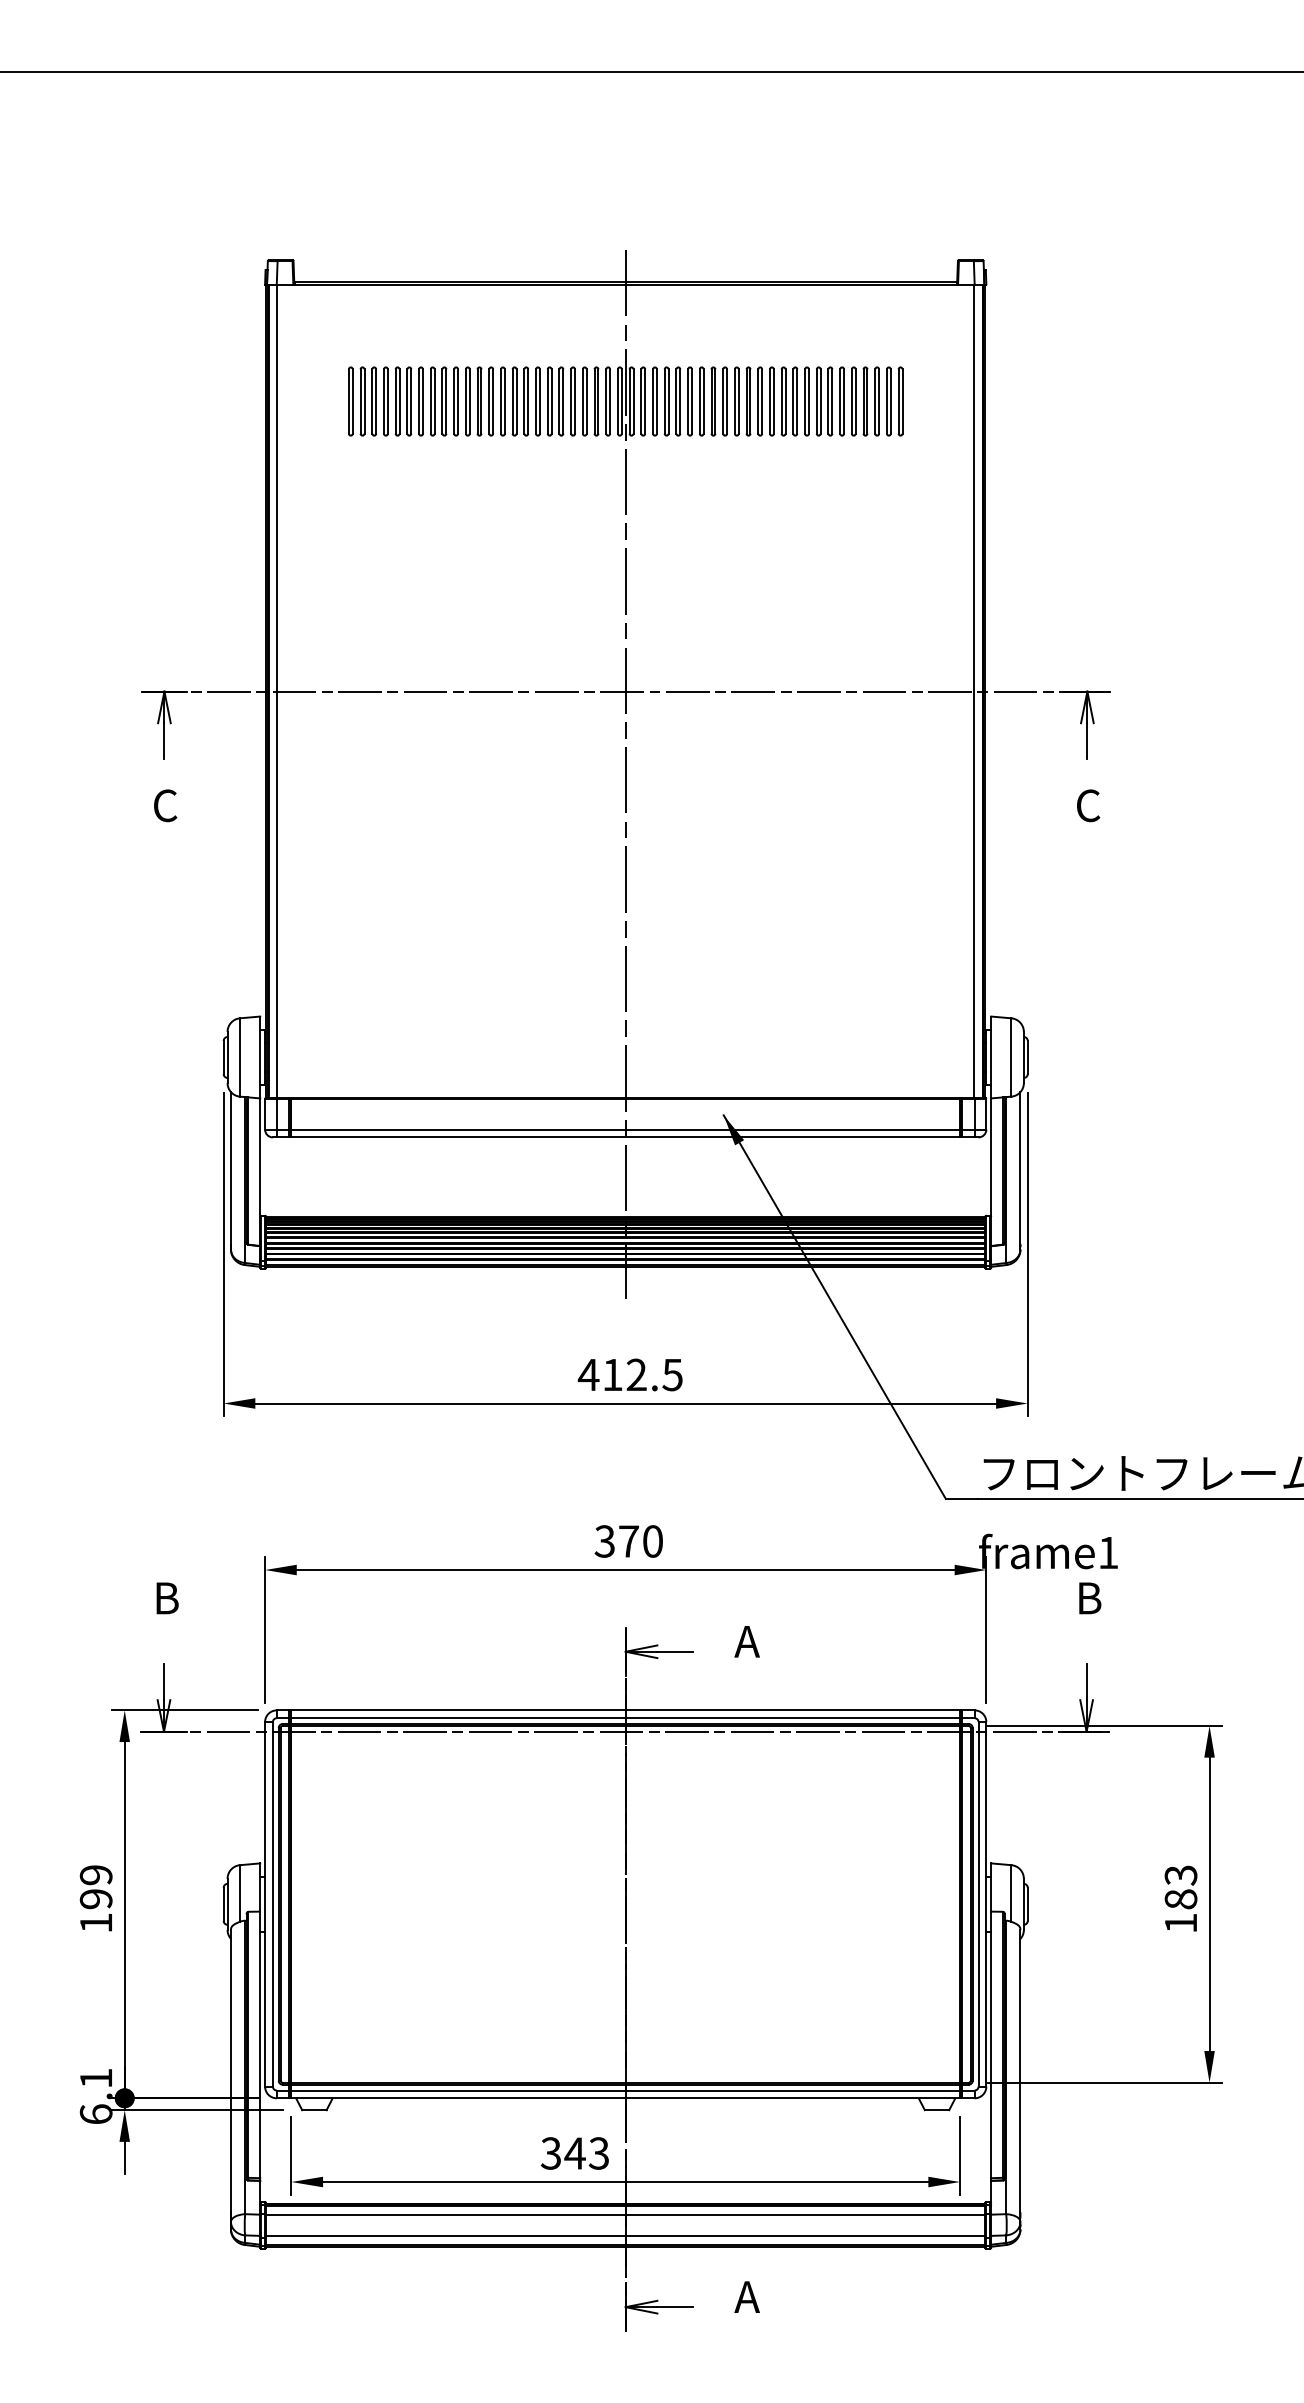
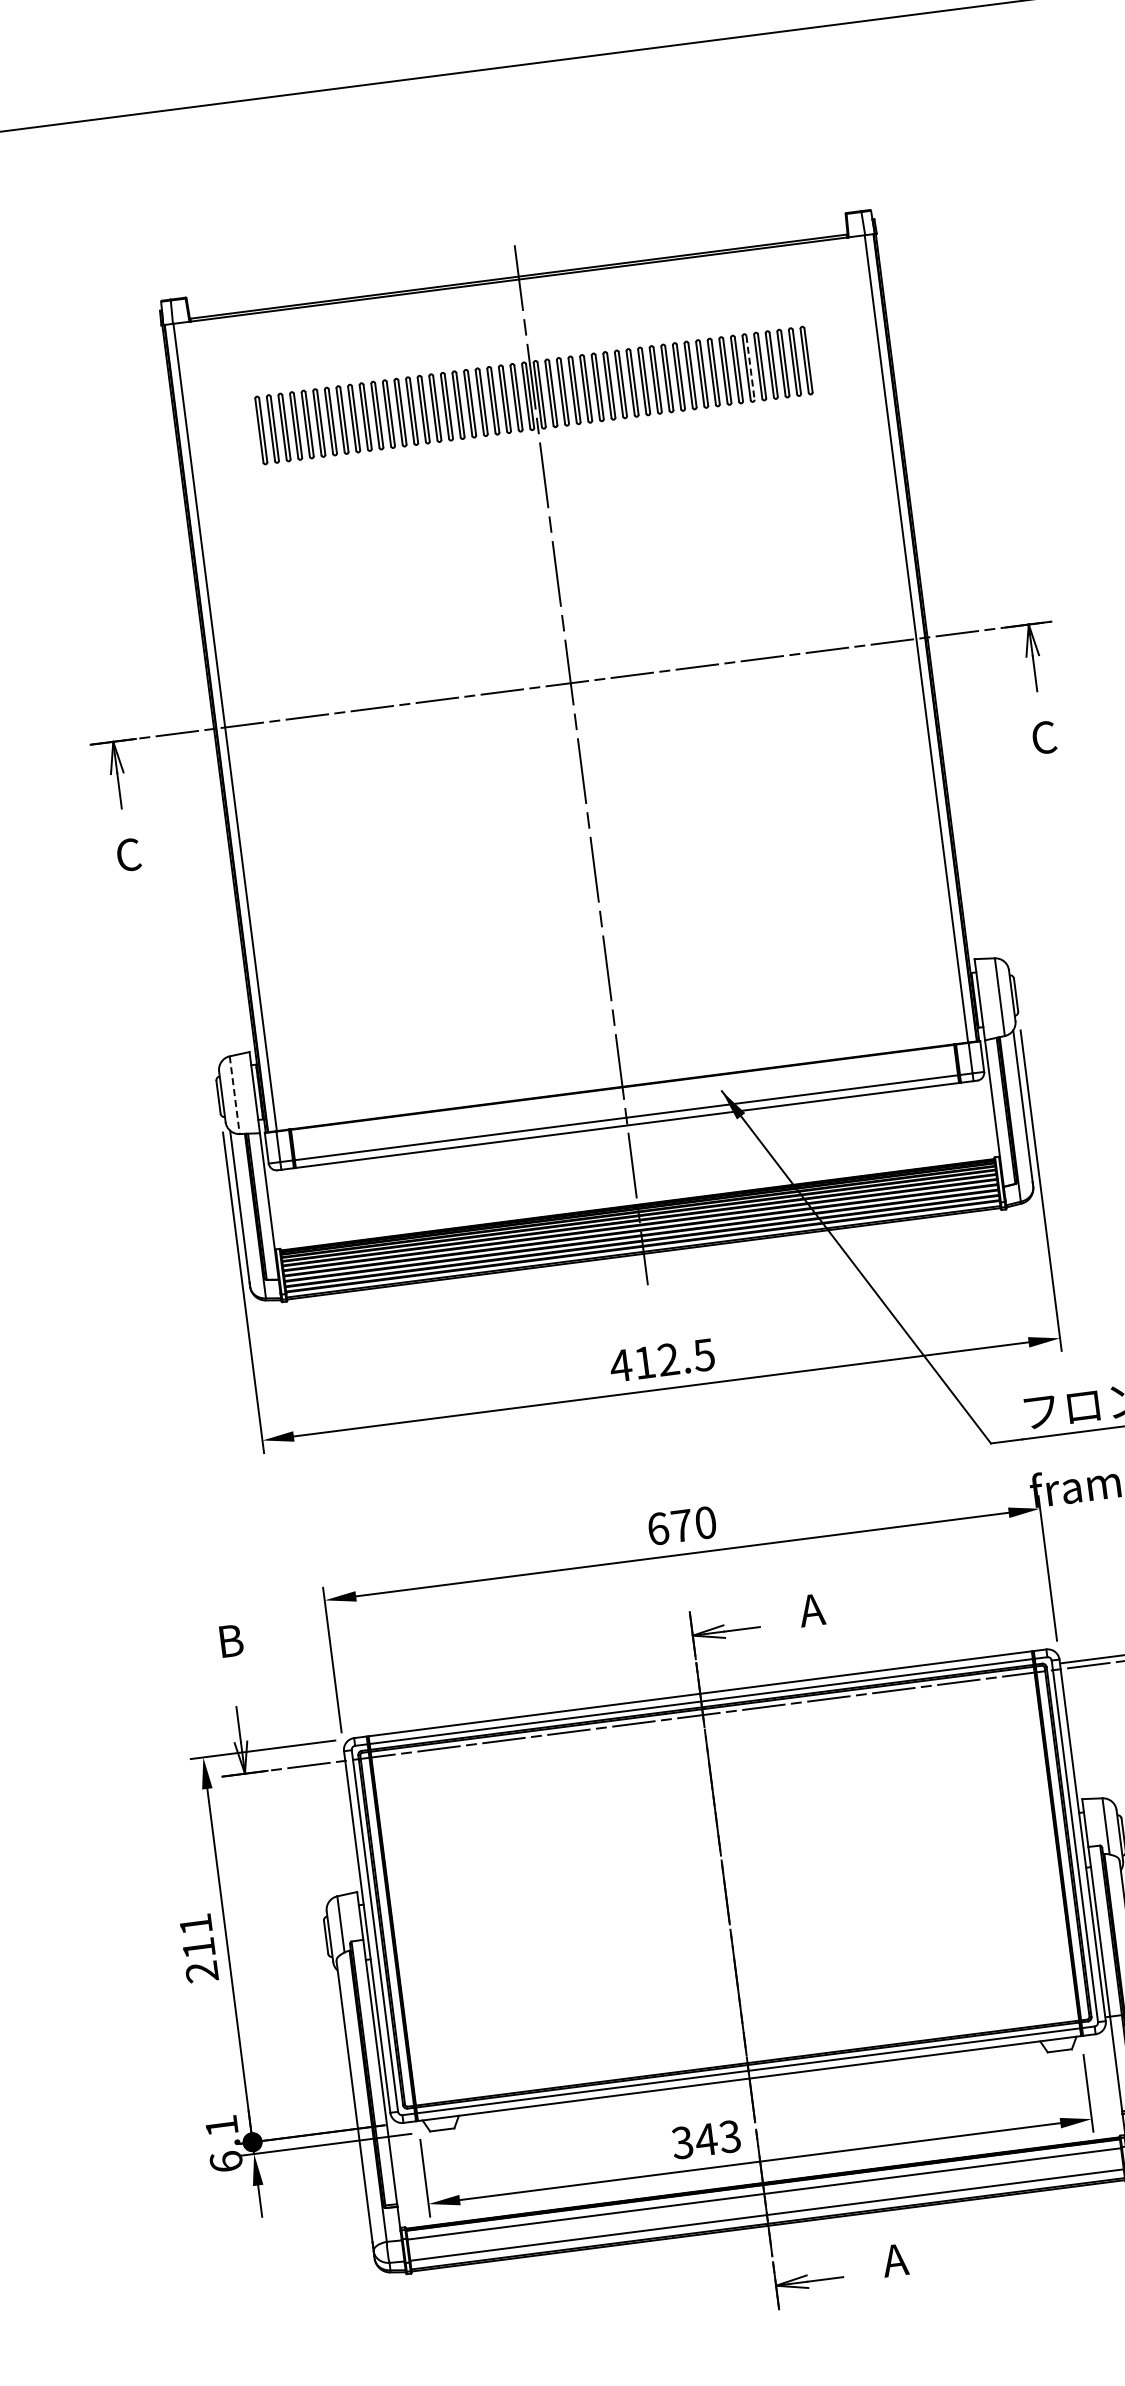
line: (844, 402) -> (751, 368), solid -> dashed
line: (240, 1057) -> (235, 1095), solid -> dashed
text: (604, 1541) -> (657, 1528), 370 -> 670
text: (95, 1899) -> (198, 1948), 199 -> 211

